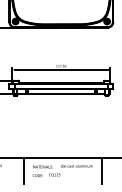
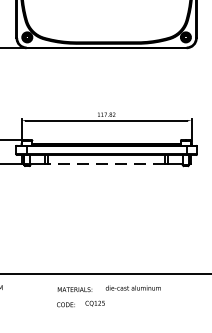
line: (61, 94) -> (106, 163), solid -> dashed
line: (24, 171) -> (42, 297), removed
line: (102, 171) -> (177, 297), removed

